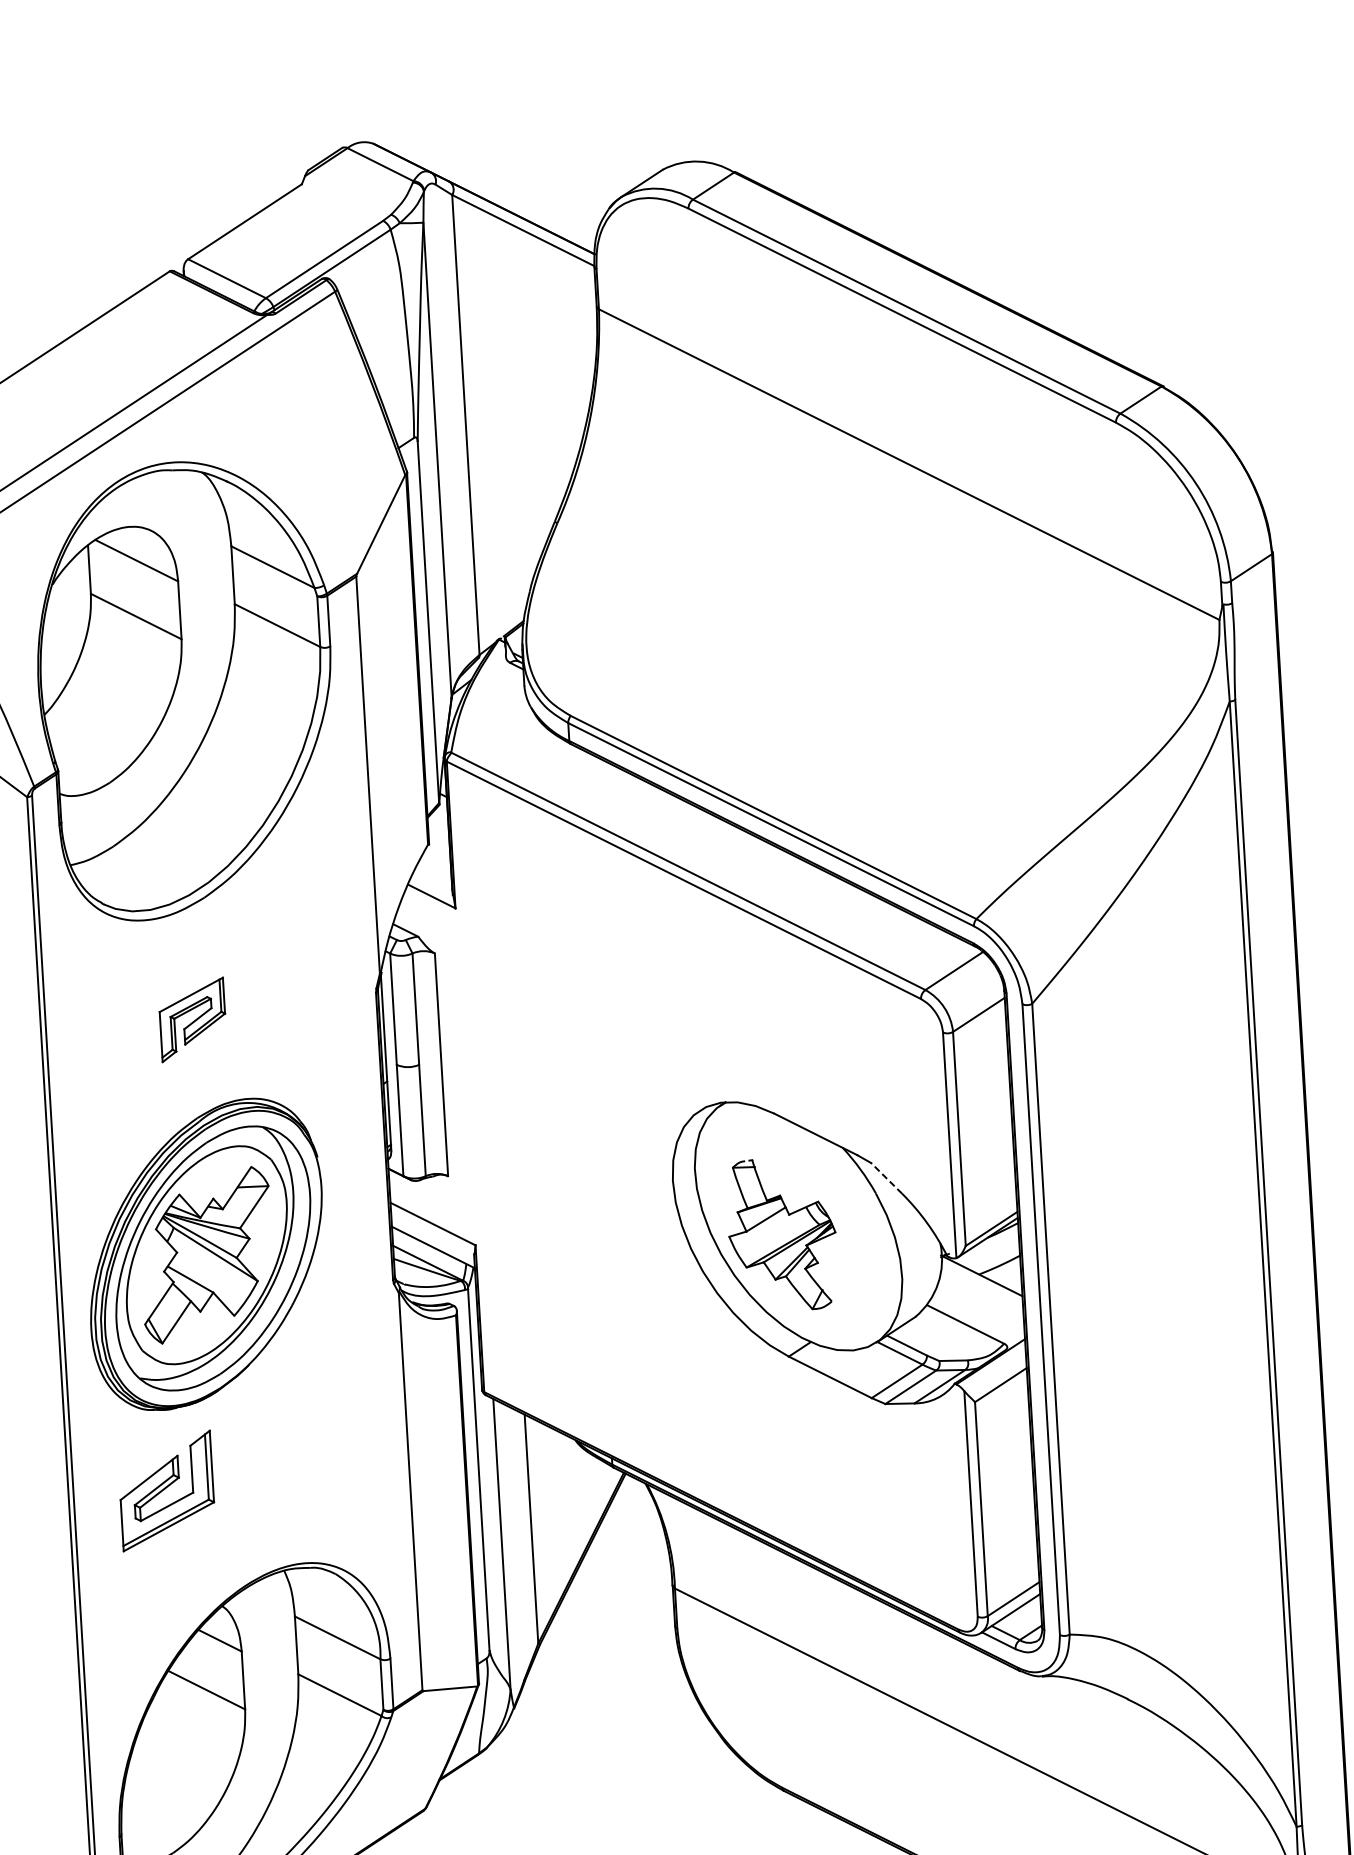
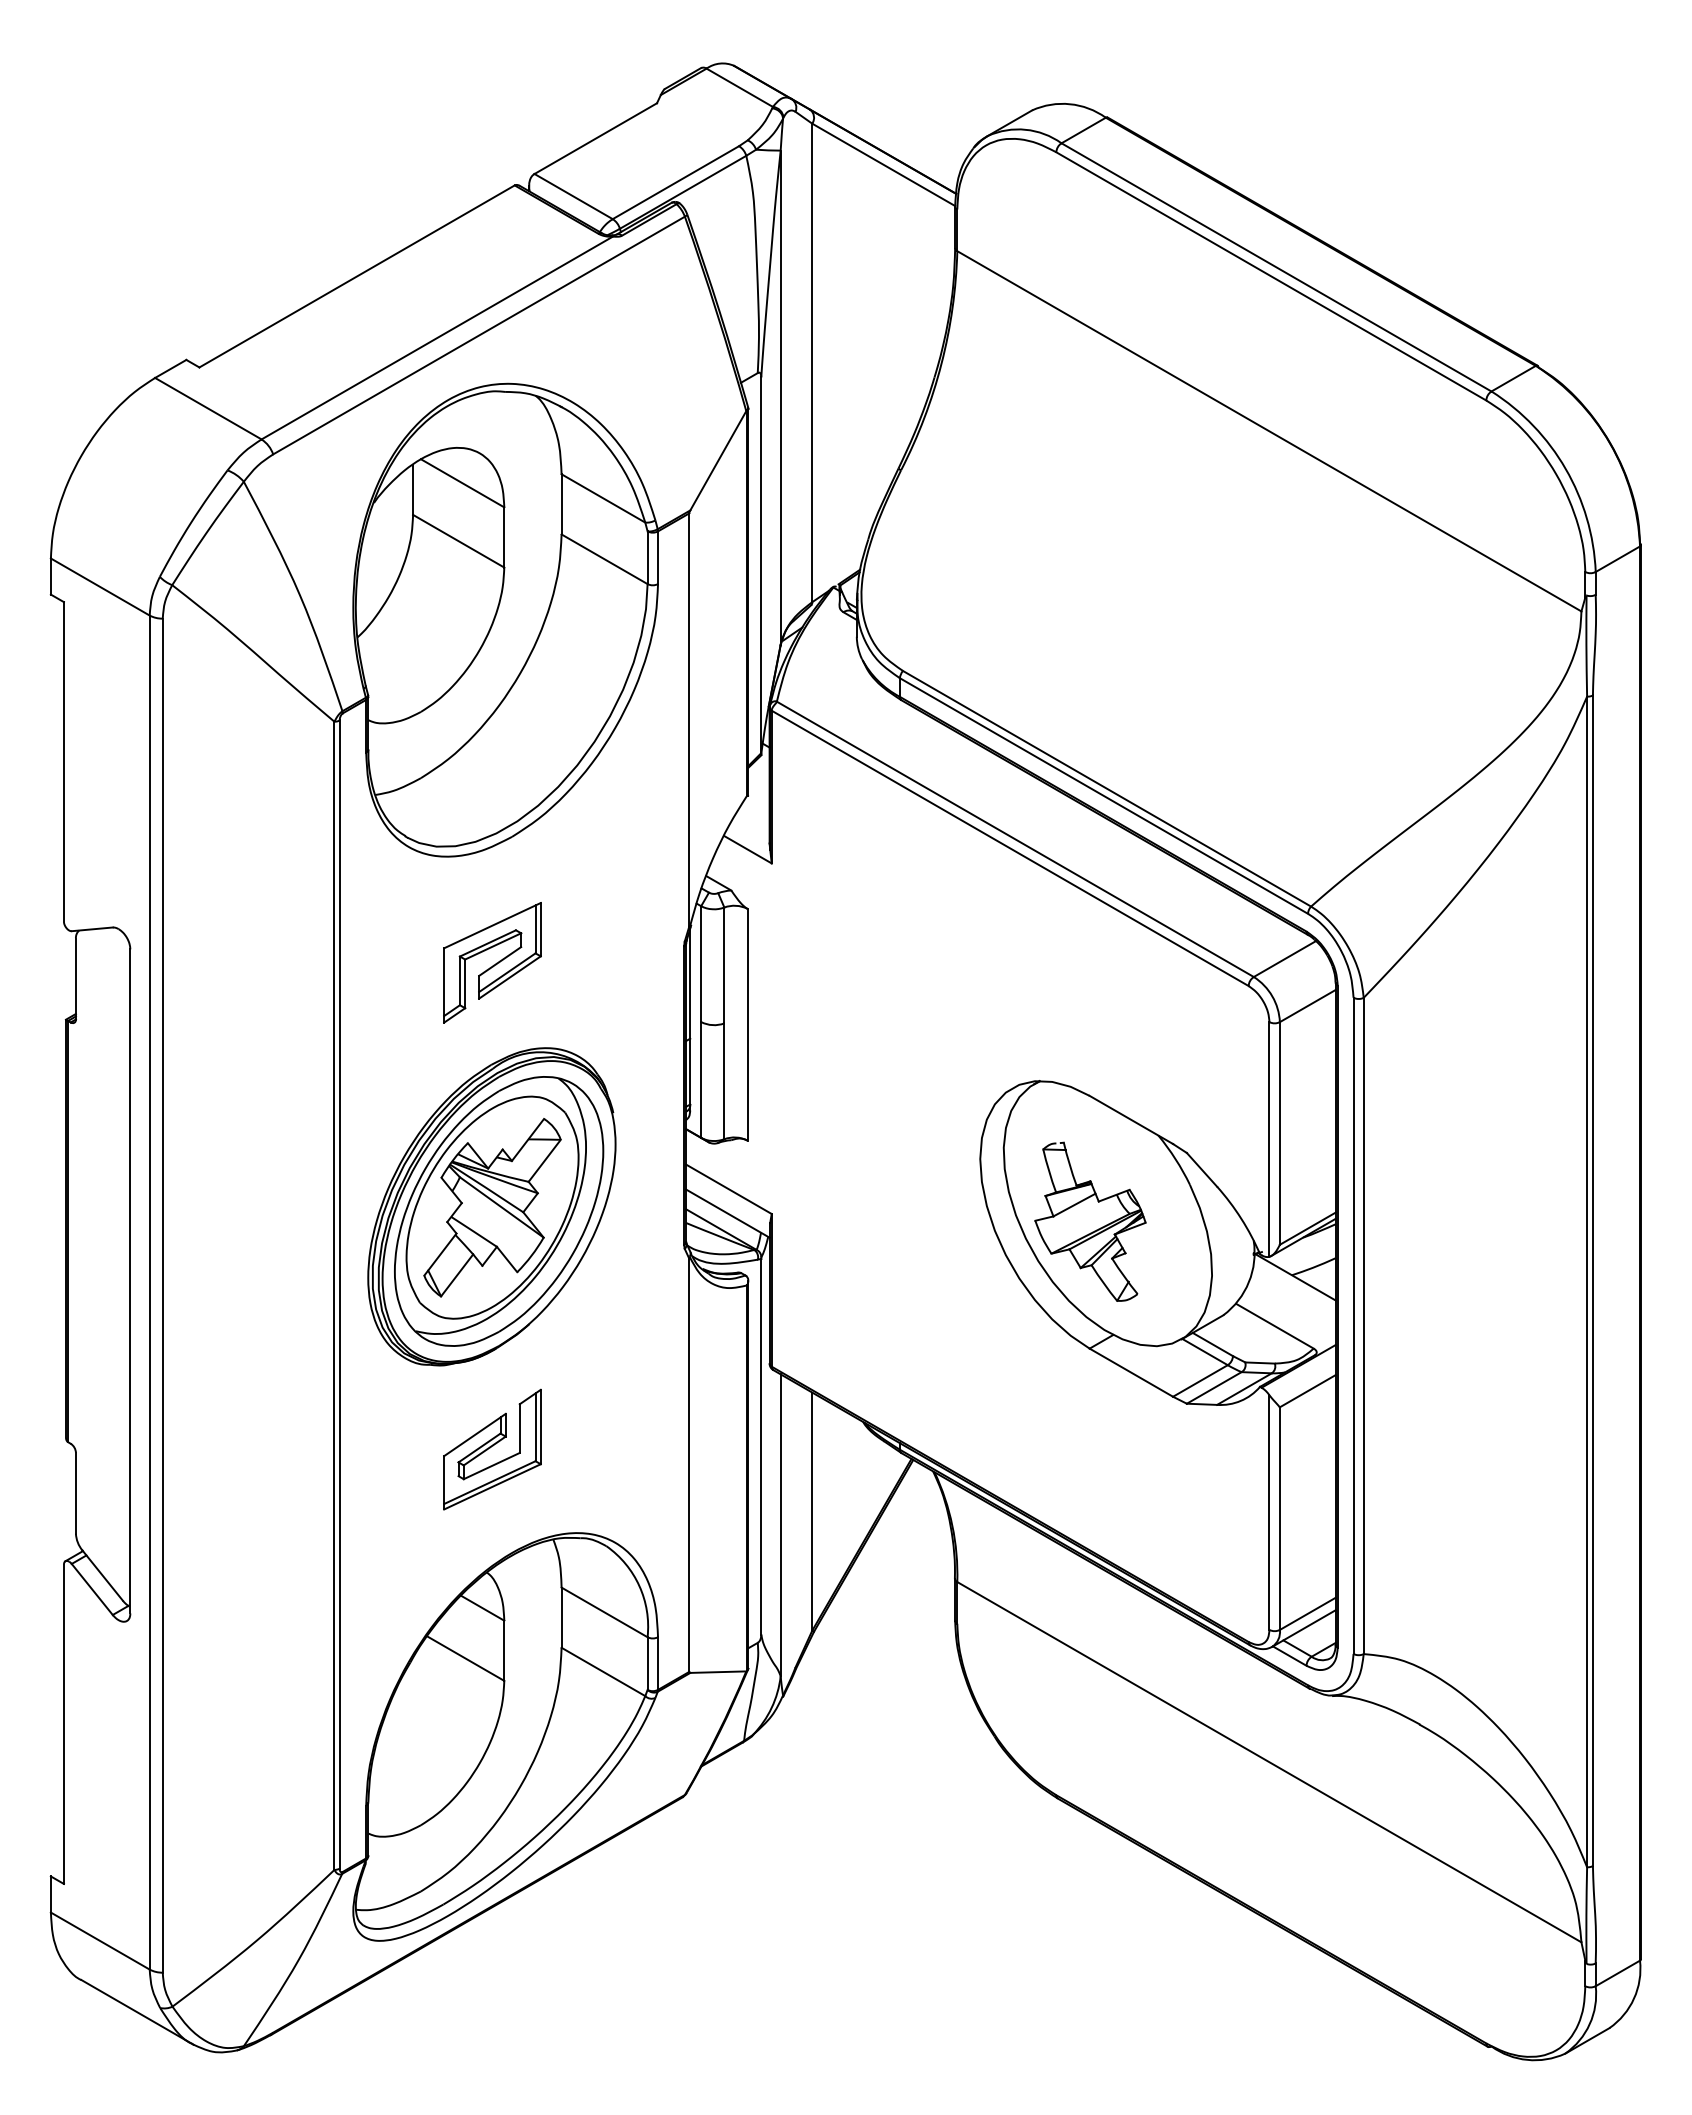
part: (192, 1019) -> (492, 962), size x1.43
line: (887, 1177) -> (1202, 1169), dashed -> solid
part: (166, 1490) -> (492, 1449), moved

